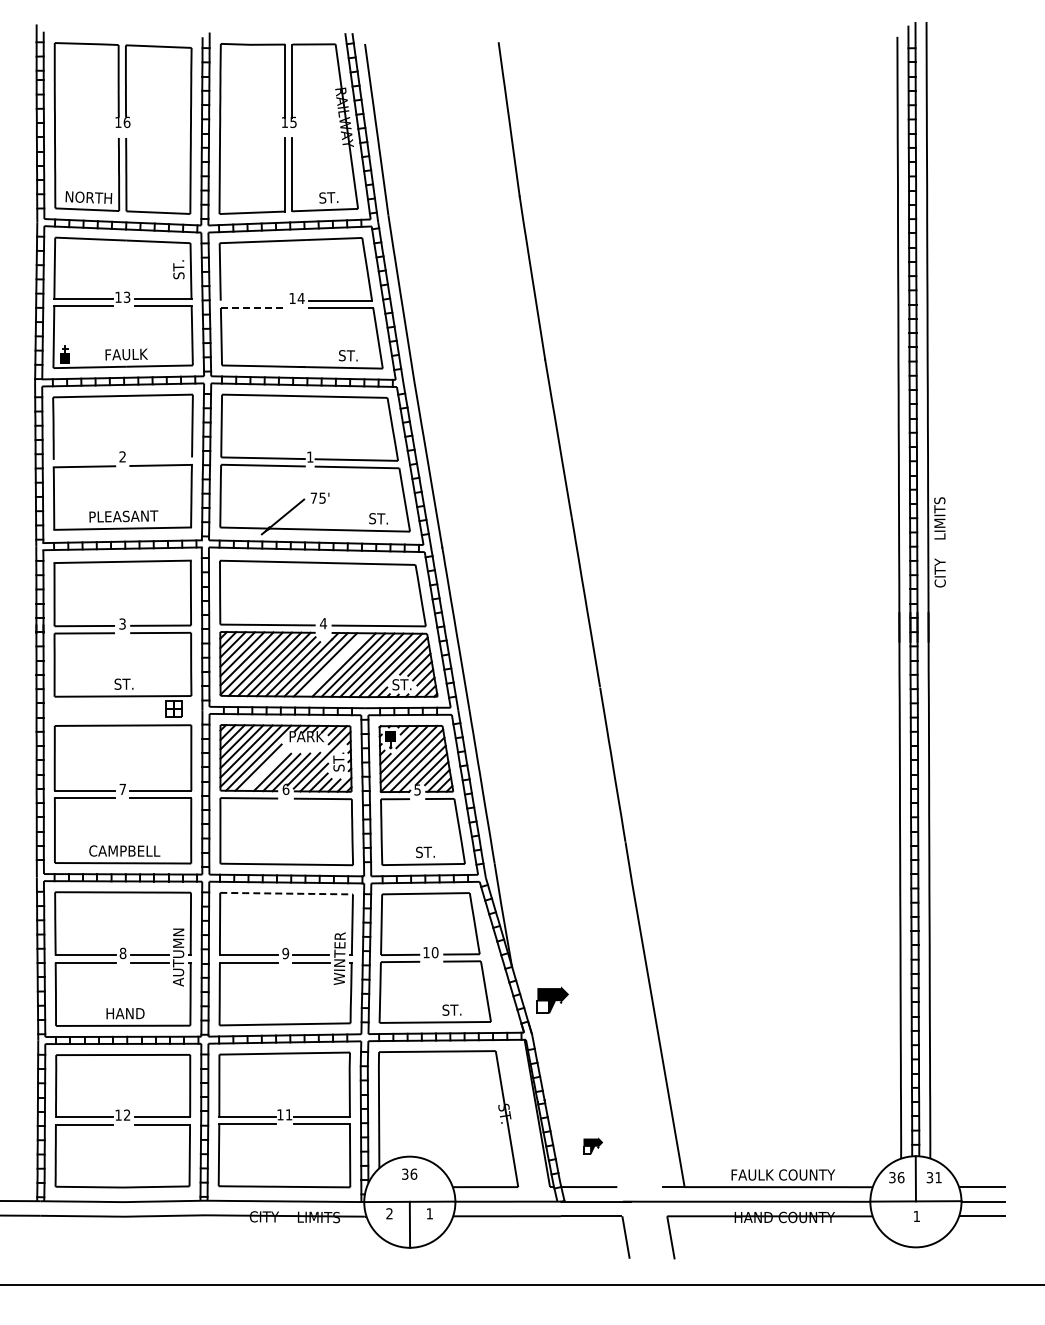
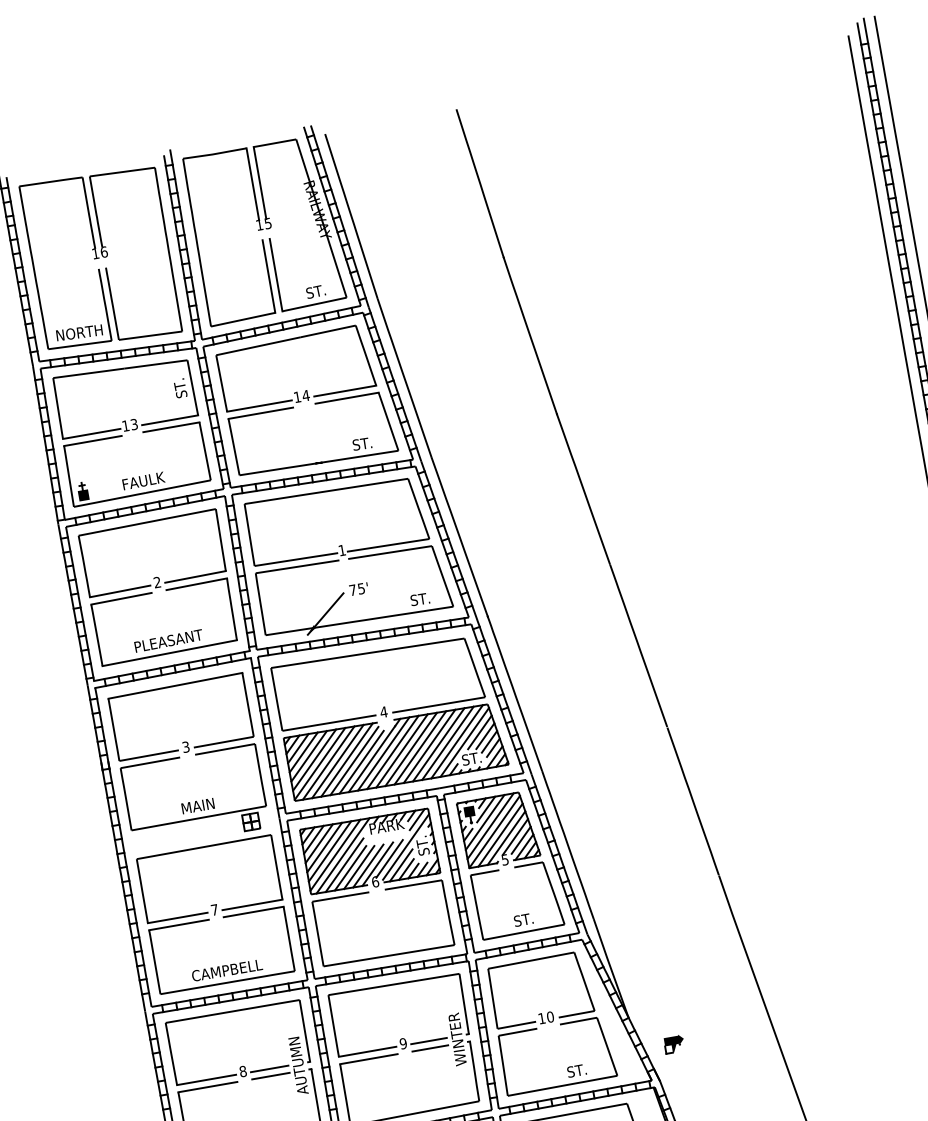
line: (253, 300) -> (259, 405), added
line: (253, 308) -> (260, 413), dashed -> solid
line: (161, 457) -> (195, 576), added
line: (84, 458) -> (120, 590), added
line: (334, 664) -> (401, 750), added
text: (124, 683) -> (198, 805), ST. -> MAIN
line: (263, 771) -> (350, 868), added
line: (285, 893) -> (392, 984), dashed -> solid
part: (552, 1000) -> (674, 1044), size x0.62

